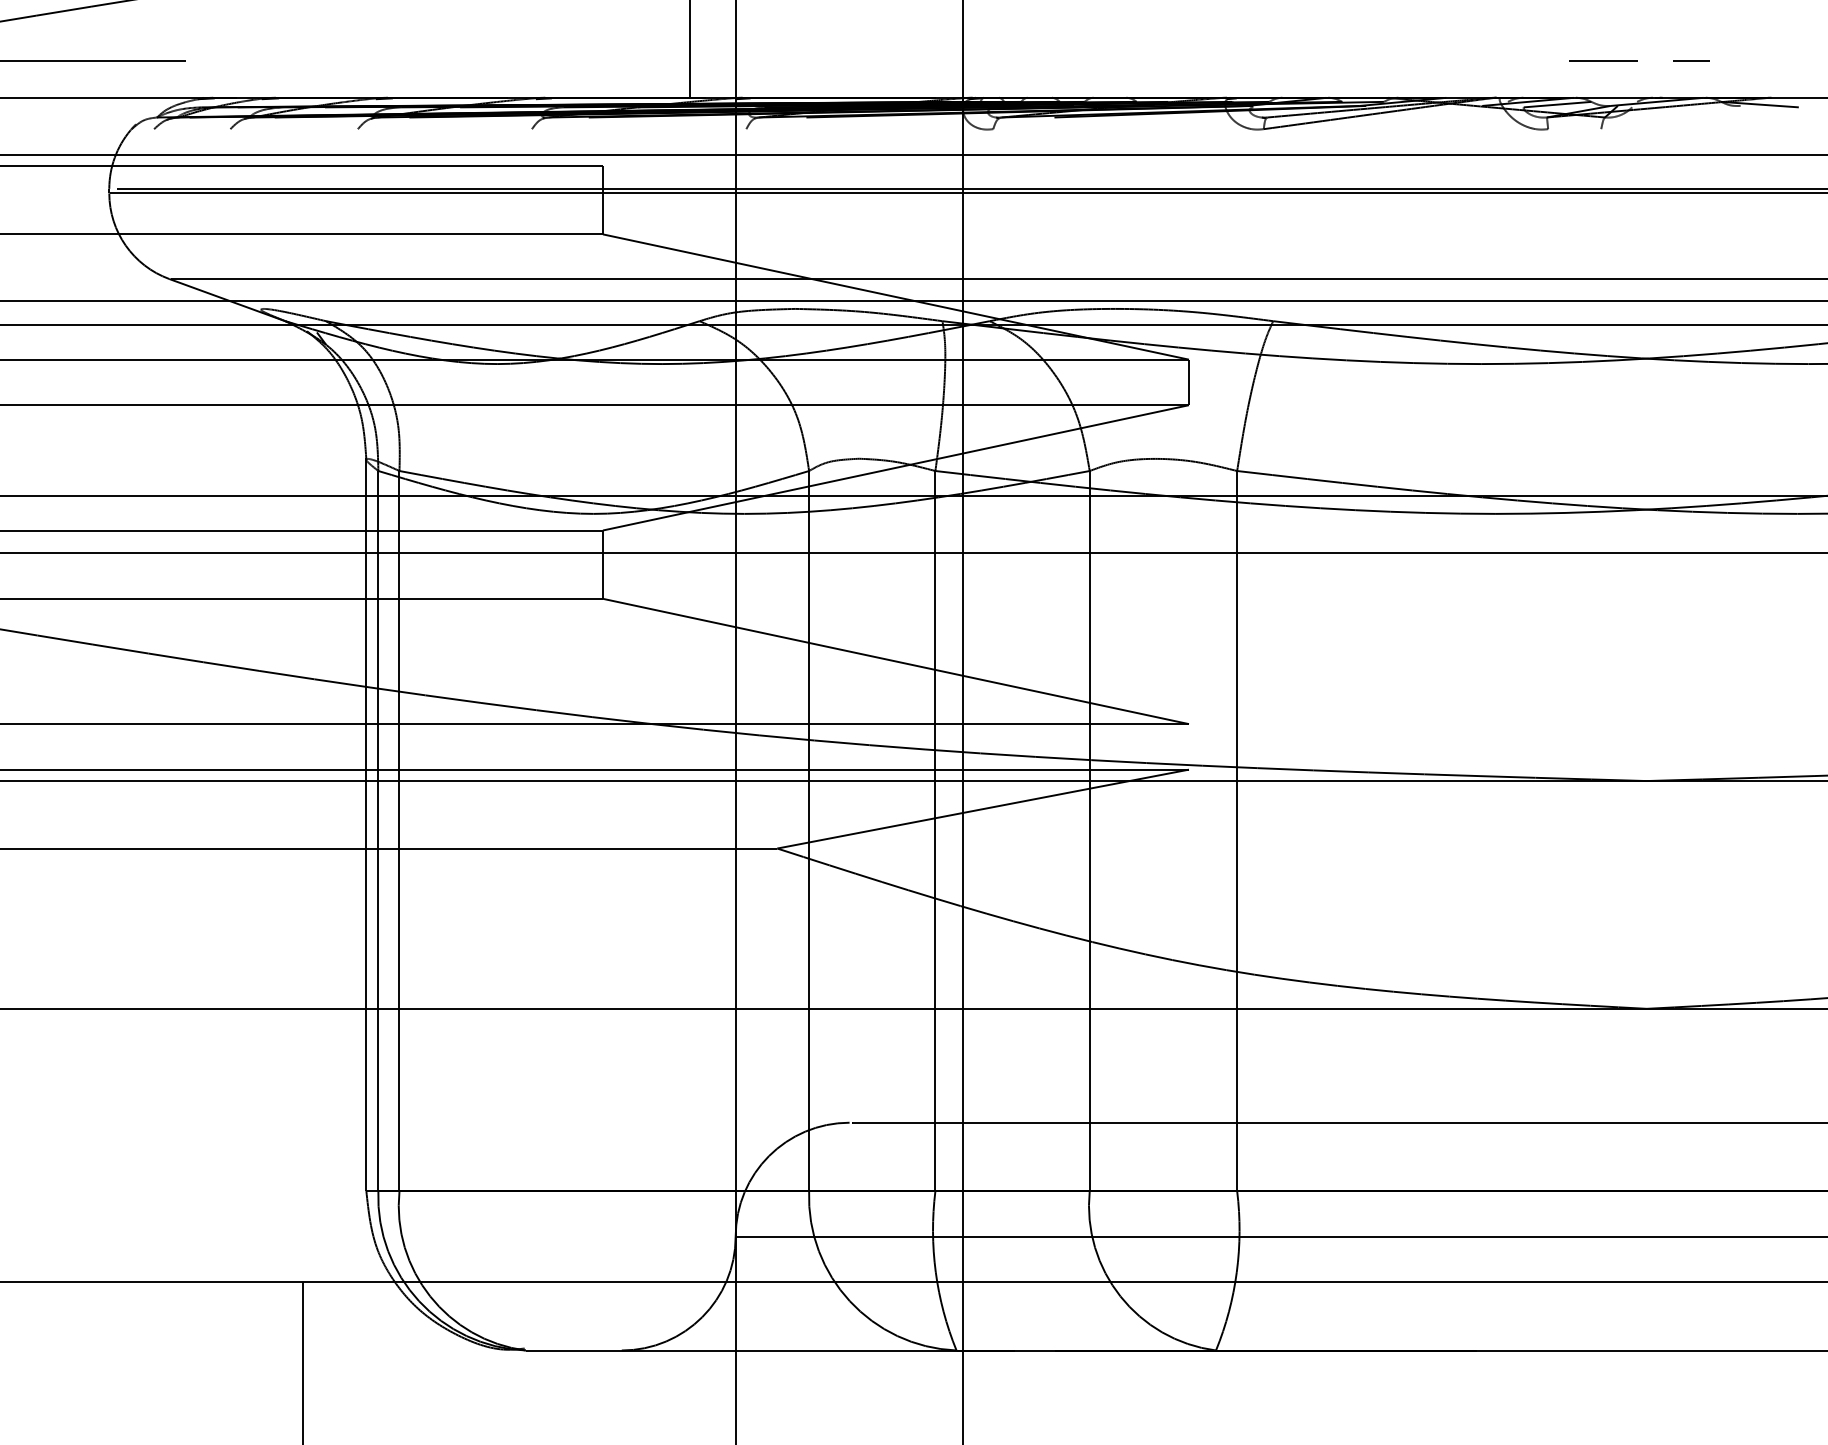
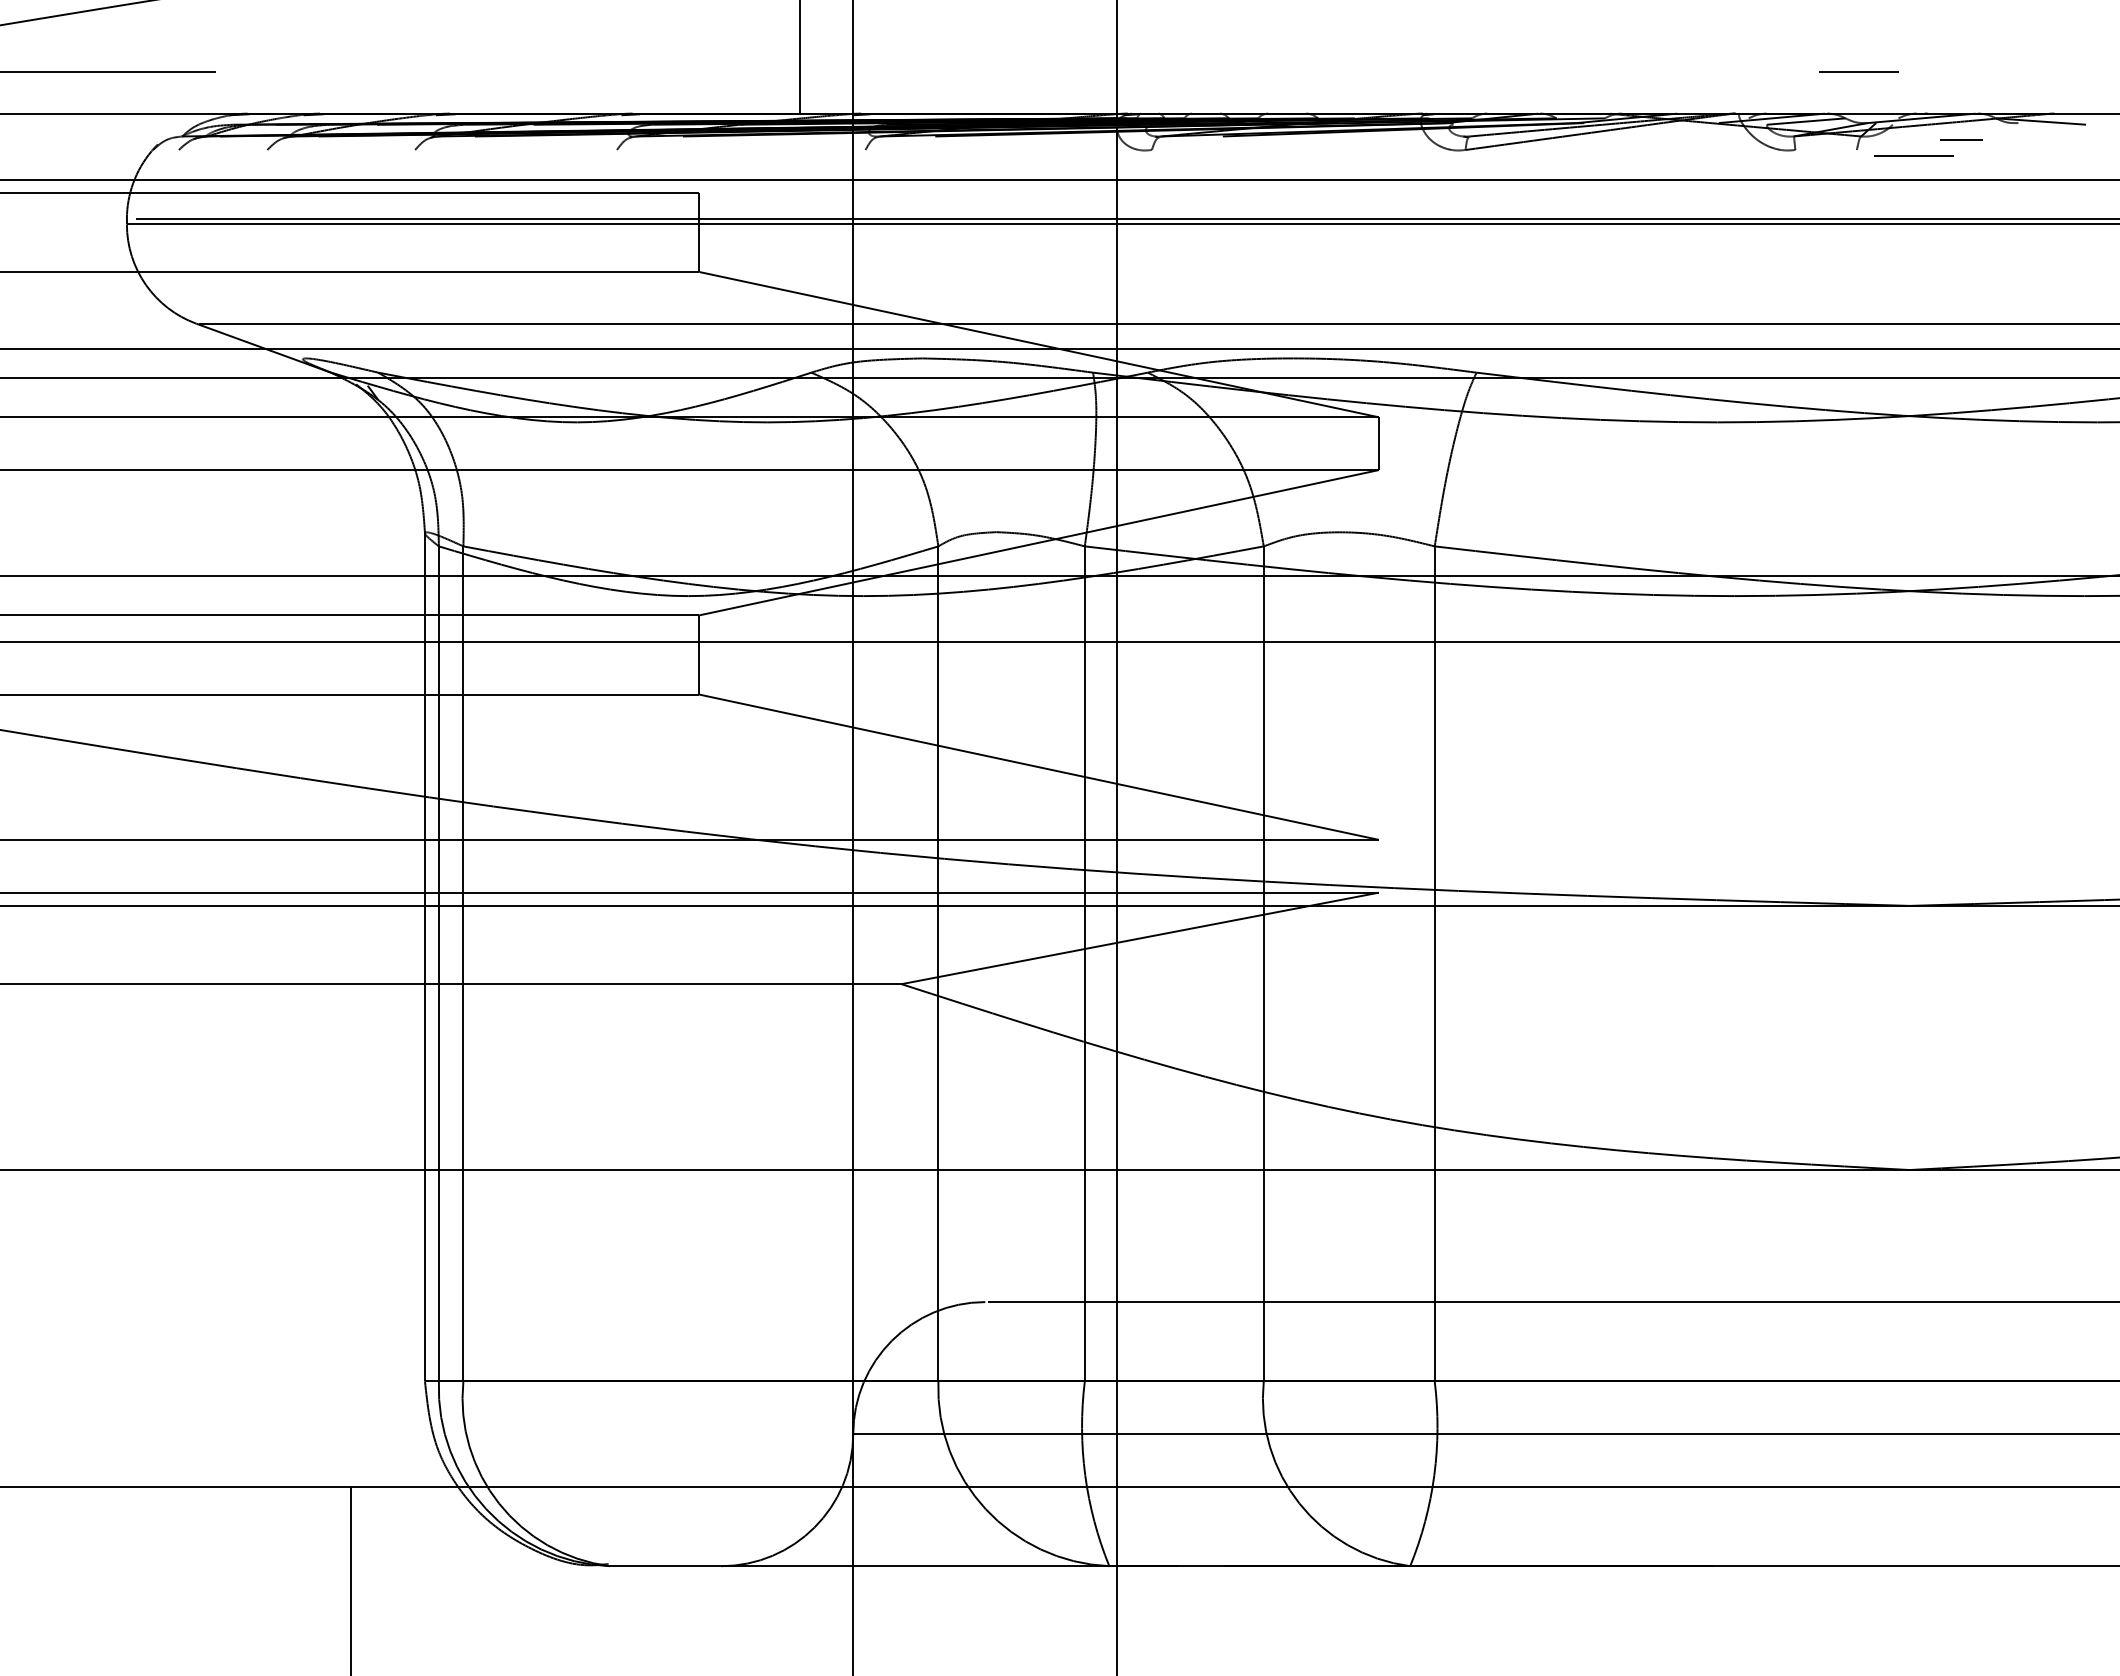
line: (1691, 61) -> (1961, 139), moved
line: (1650, 133) -> (1913, 155), added

